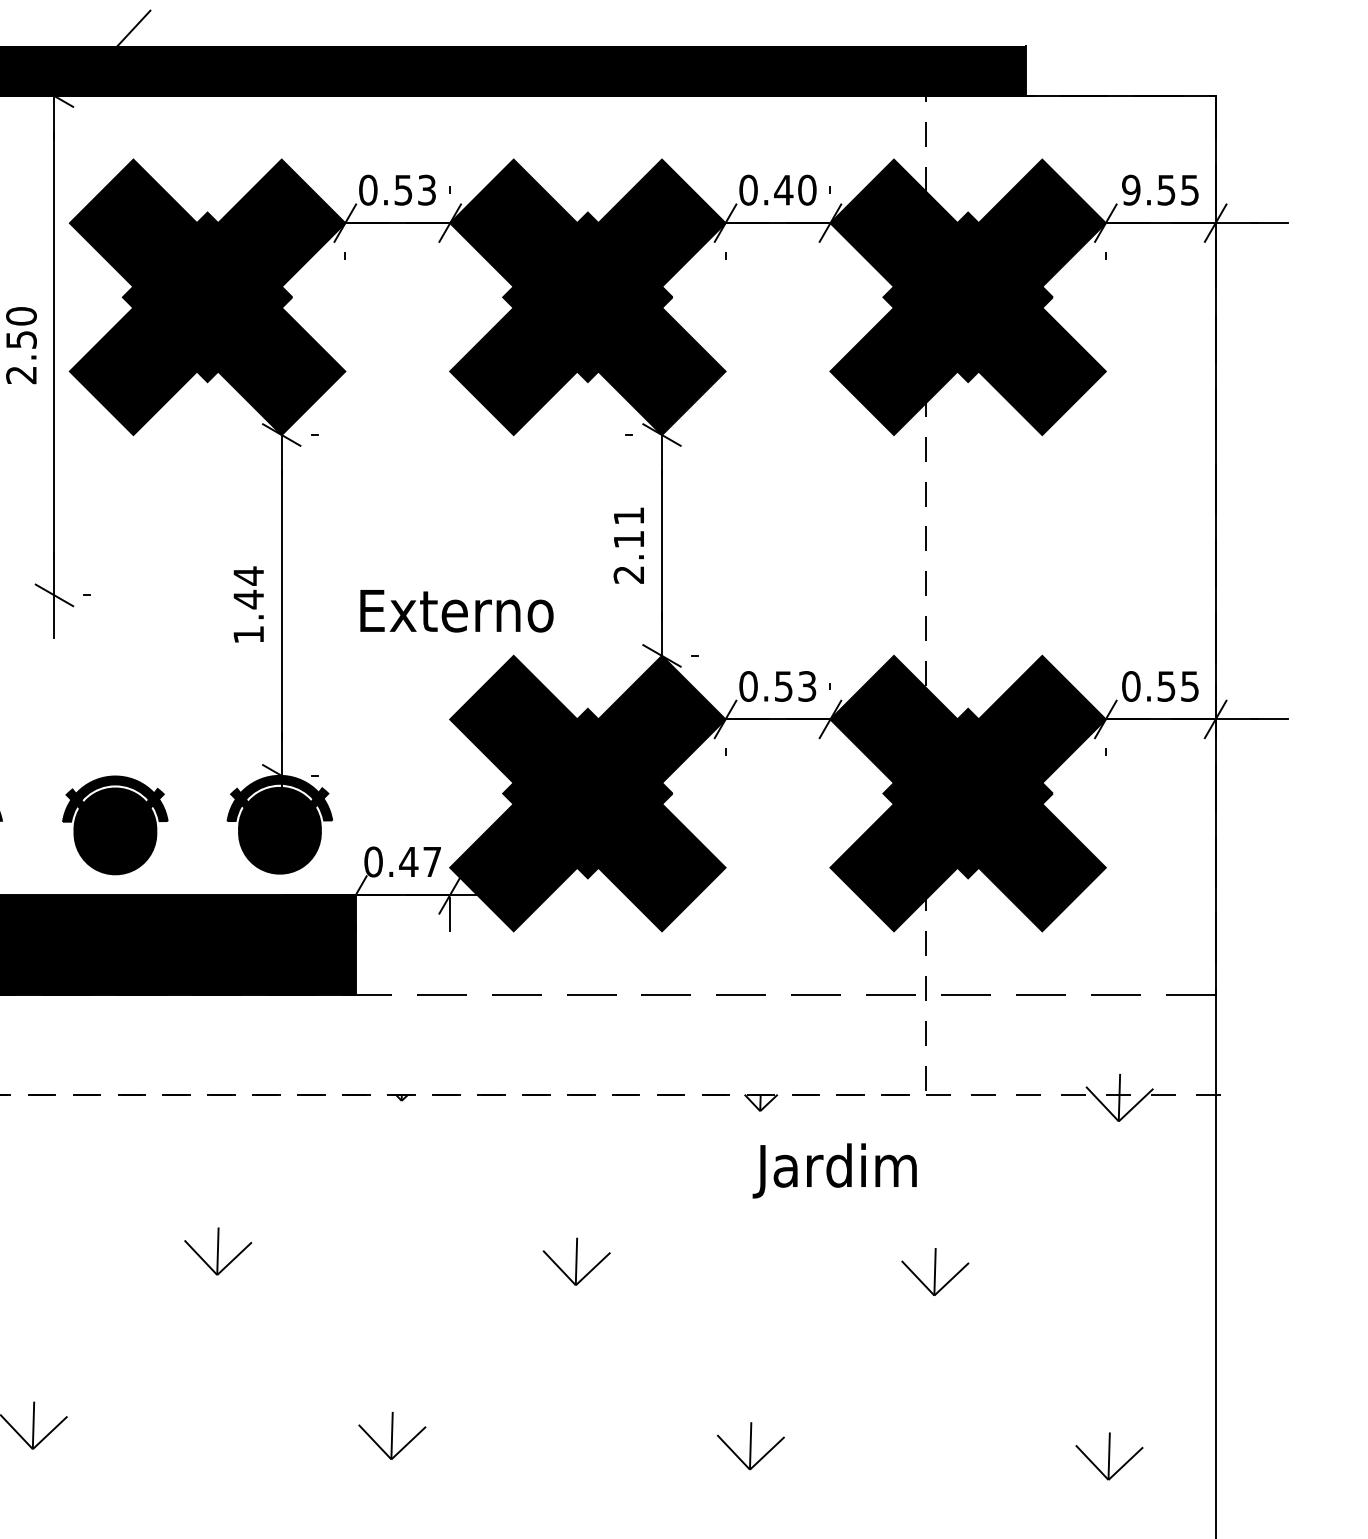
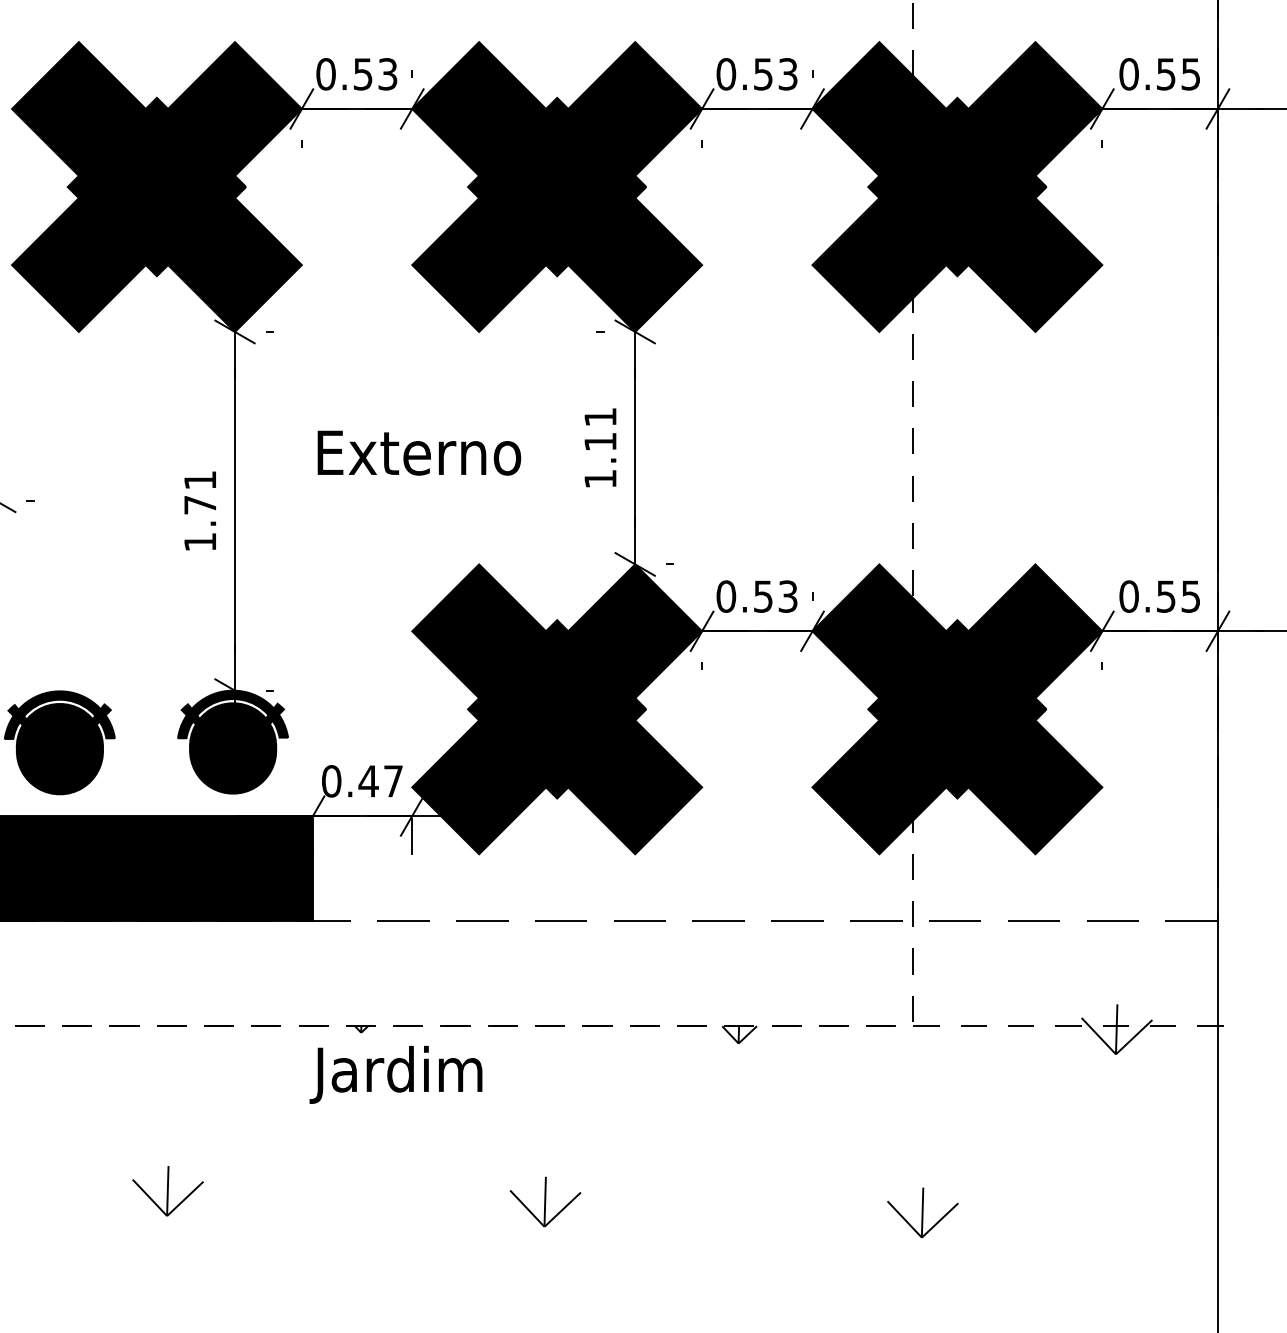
text: (795, 189) -> (775, 73), 0.40 -> 0.53
text: (1131, 189) -> (1129, 73), 9.55 -> 0.55
text: (628, 574) -> (599, 478), 2.11 -> 1.11
text: (248, 587) -> (199, 492), 1.44 -> 1.71
text: (456, 611) -> (418, 453), moved
text: (834, 1170) -> (395, 1074), moved

